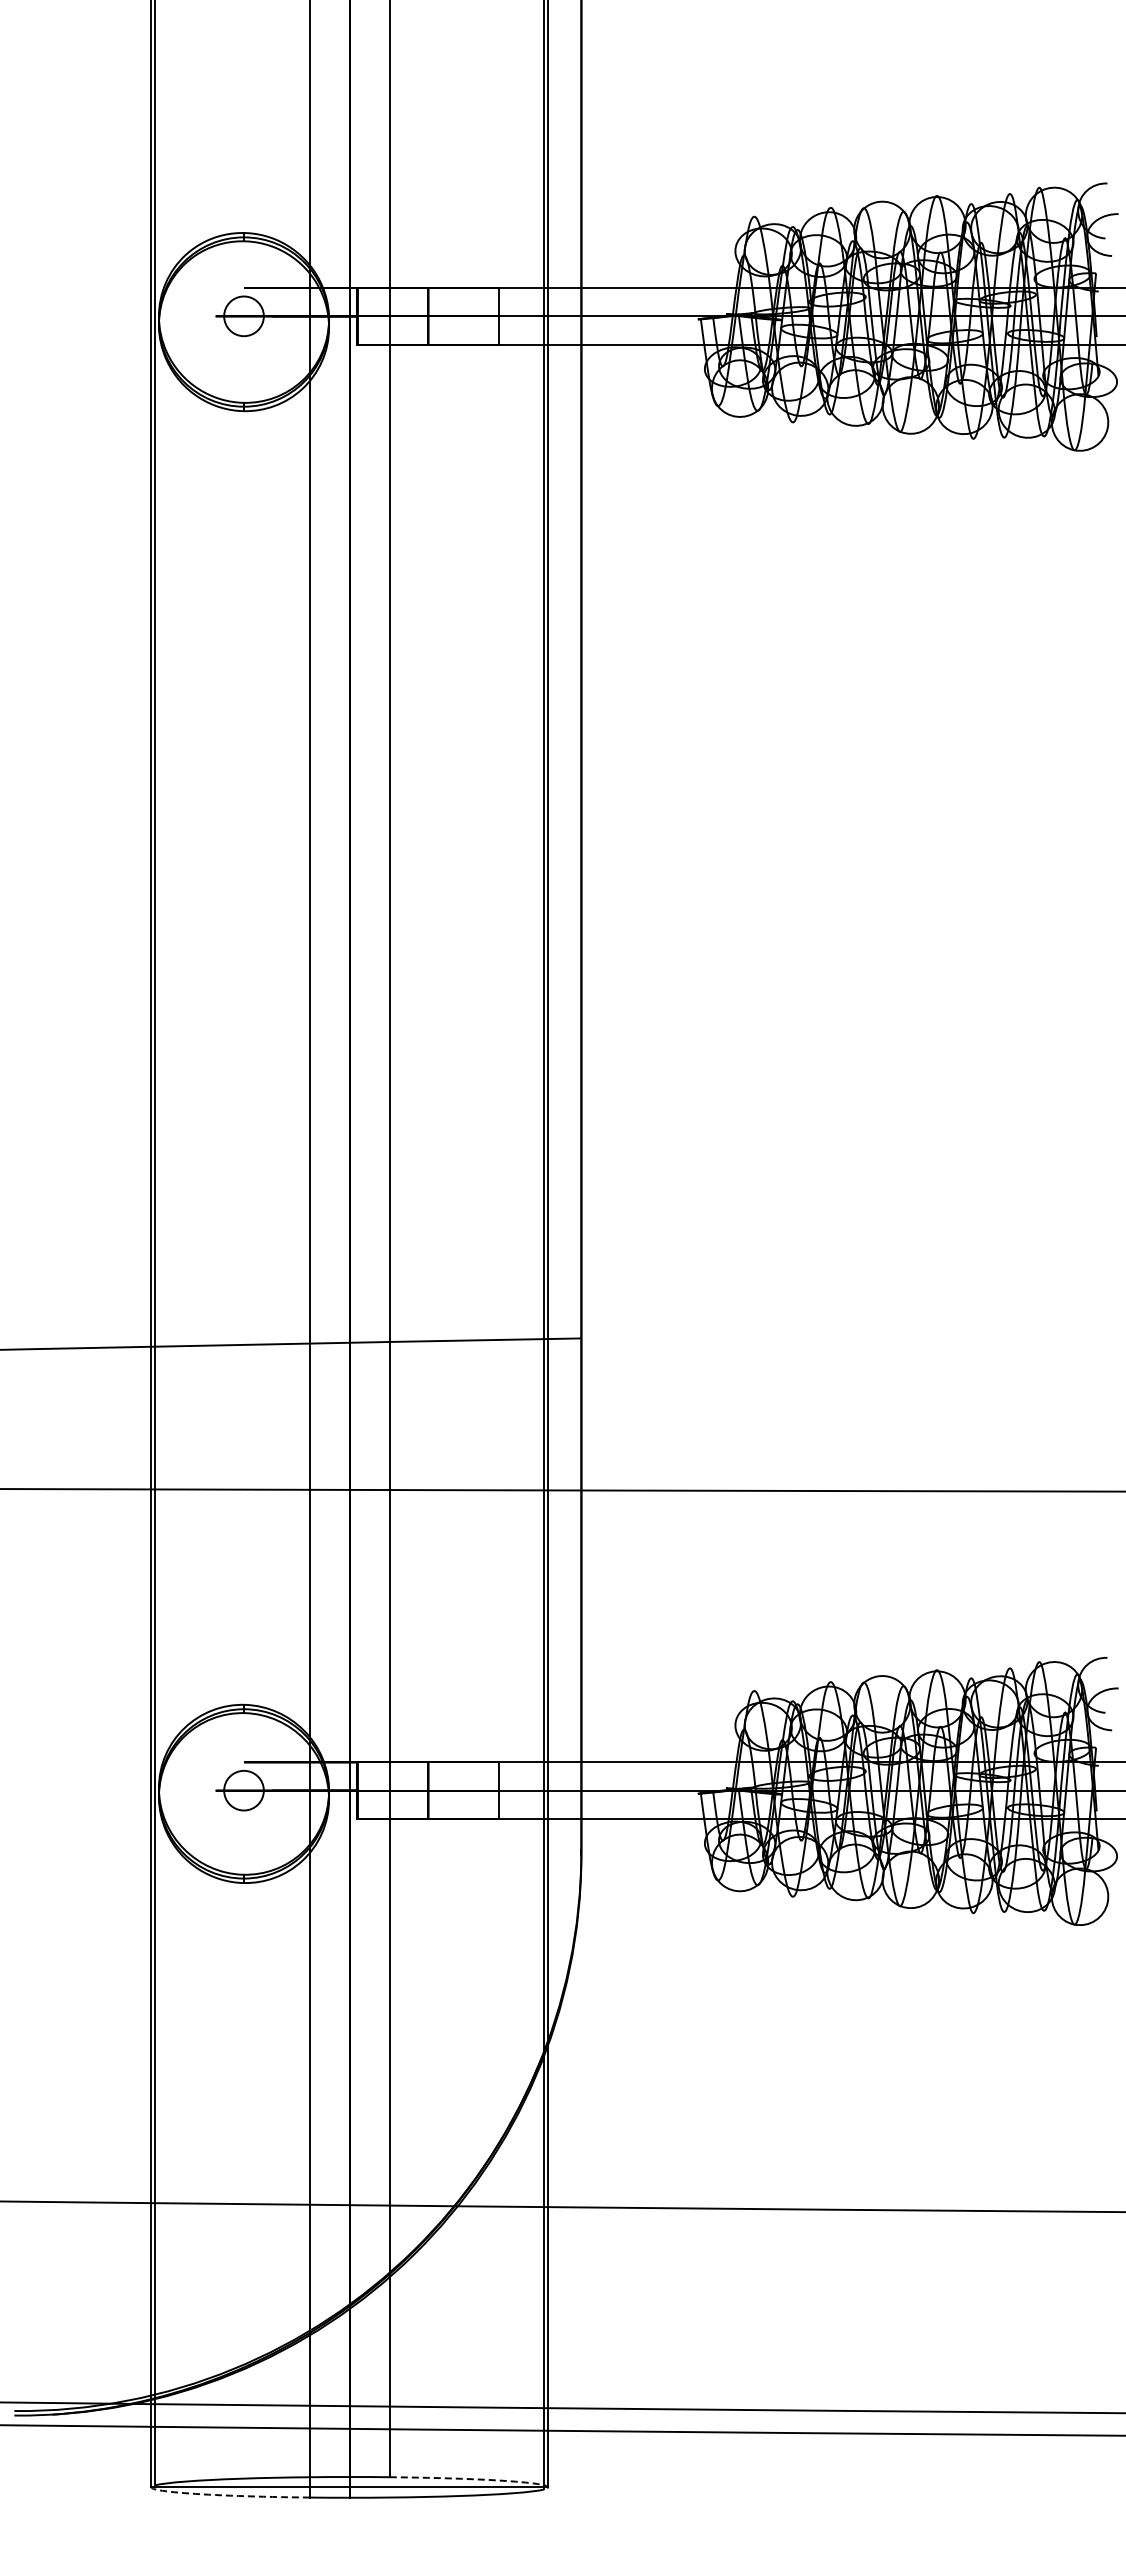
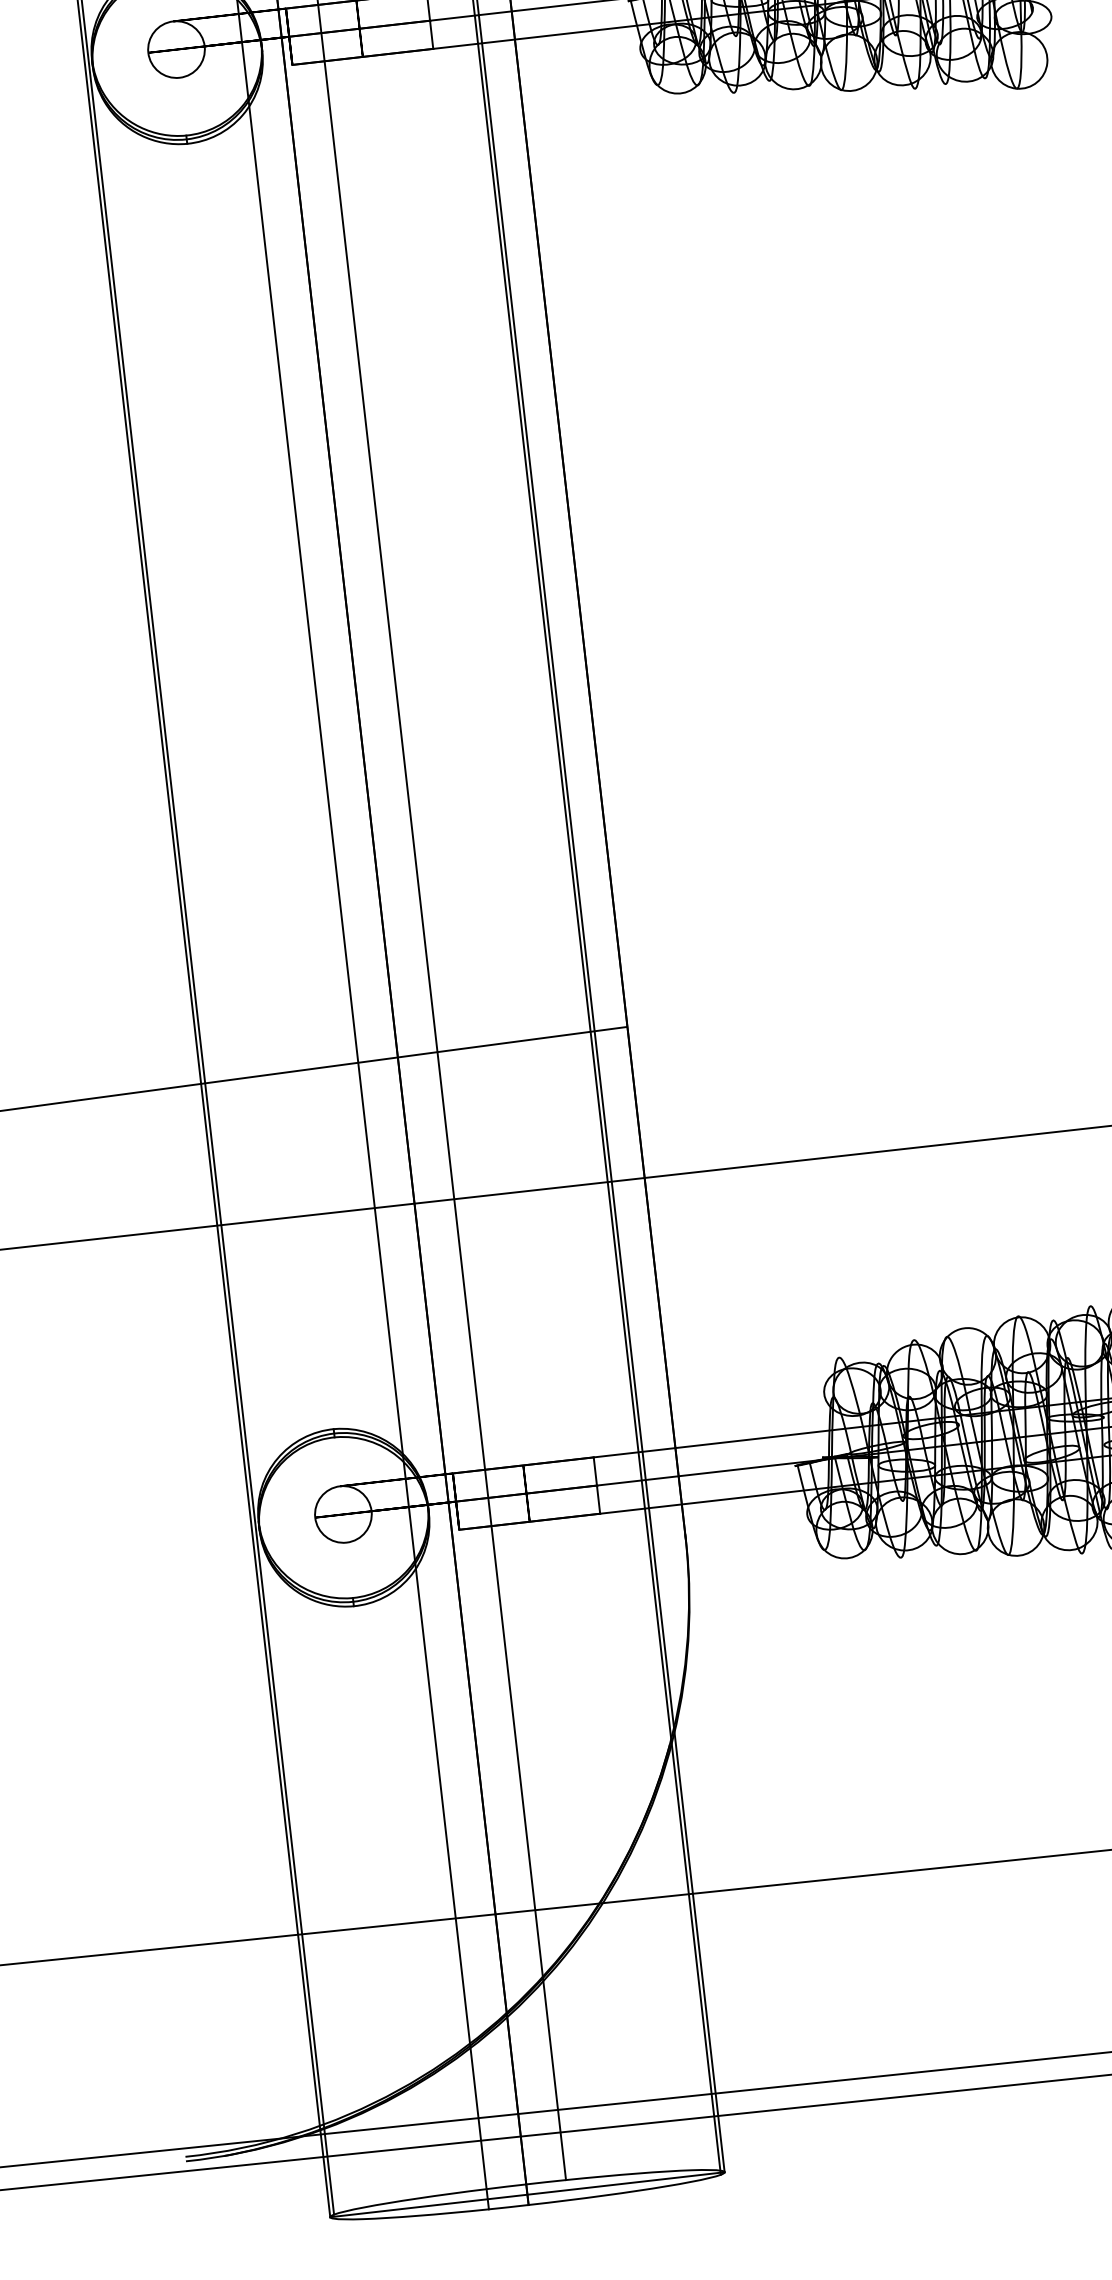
circle: (243, 316) -> (176, 49), size x1.43
circle: (243, 1790) -> (342, 1514), size x1.43
arc: (479, 2479) -> (655, 2172), dashed -> solid
arc: (220, 2495) -> (399, 2217), dashed -> solid

